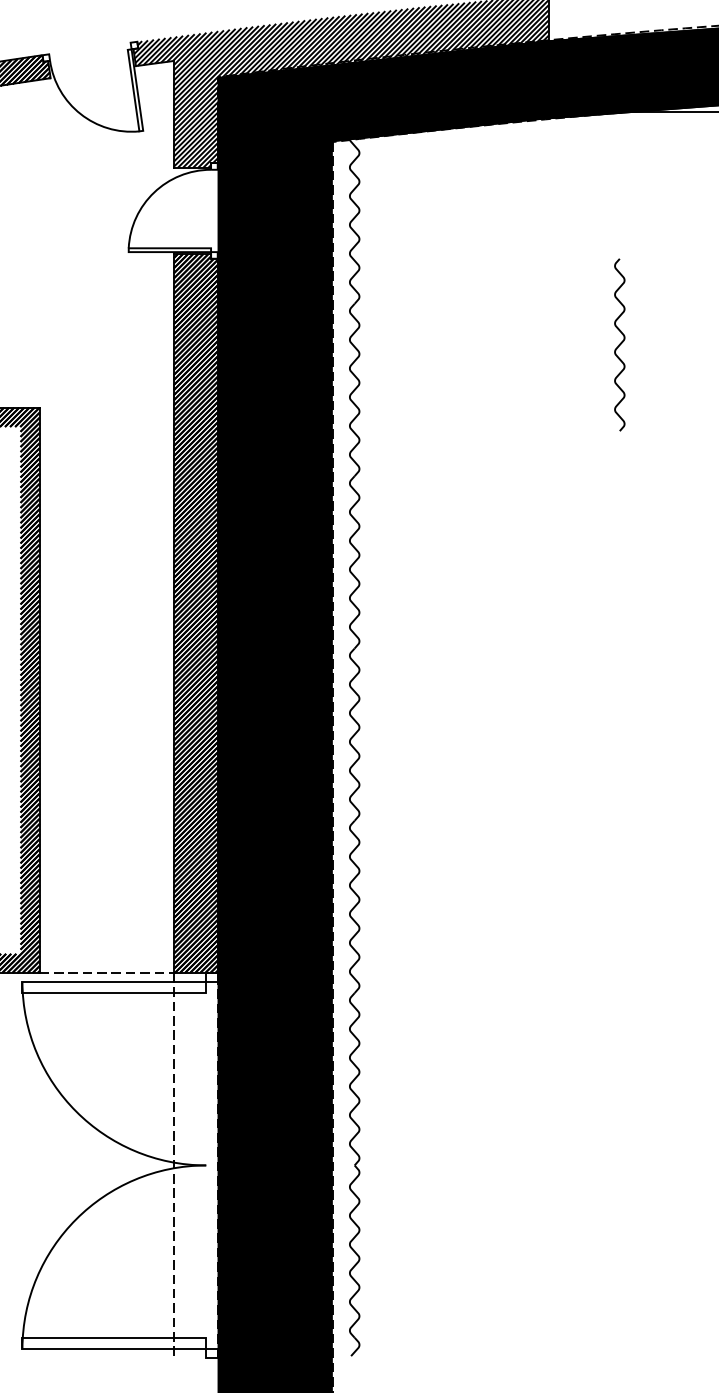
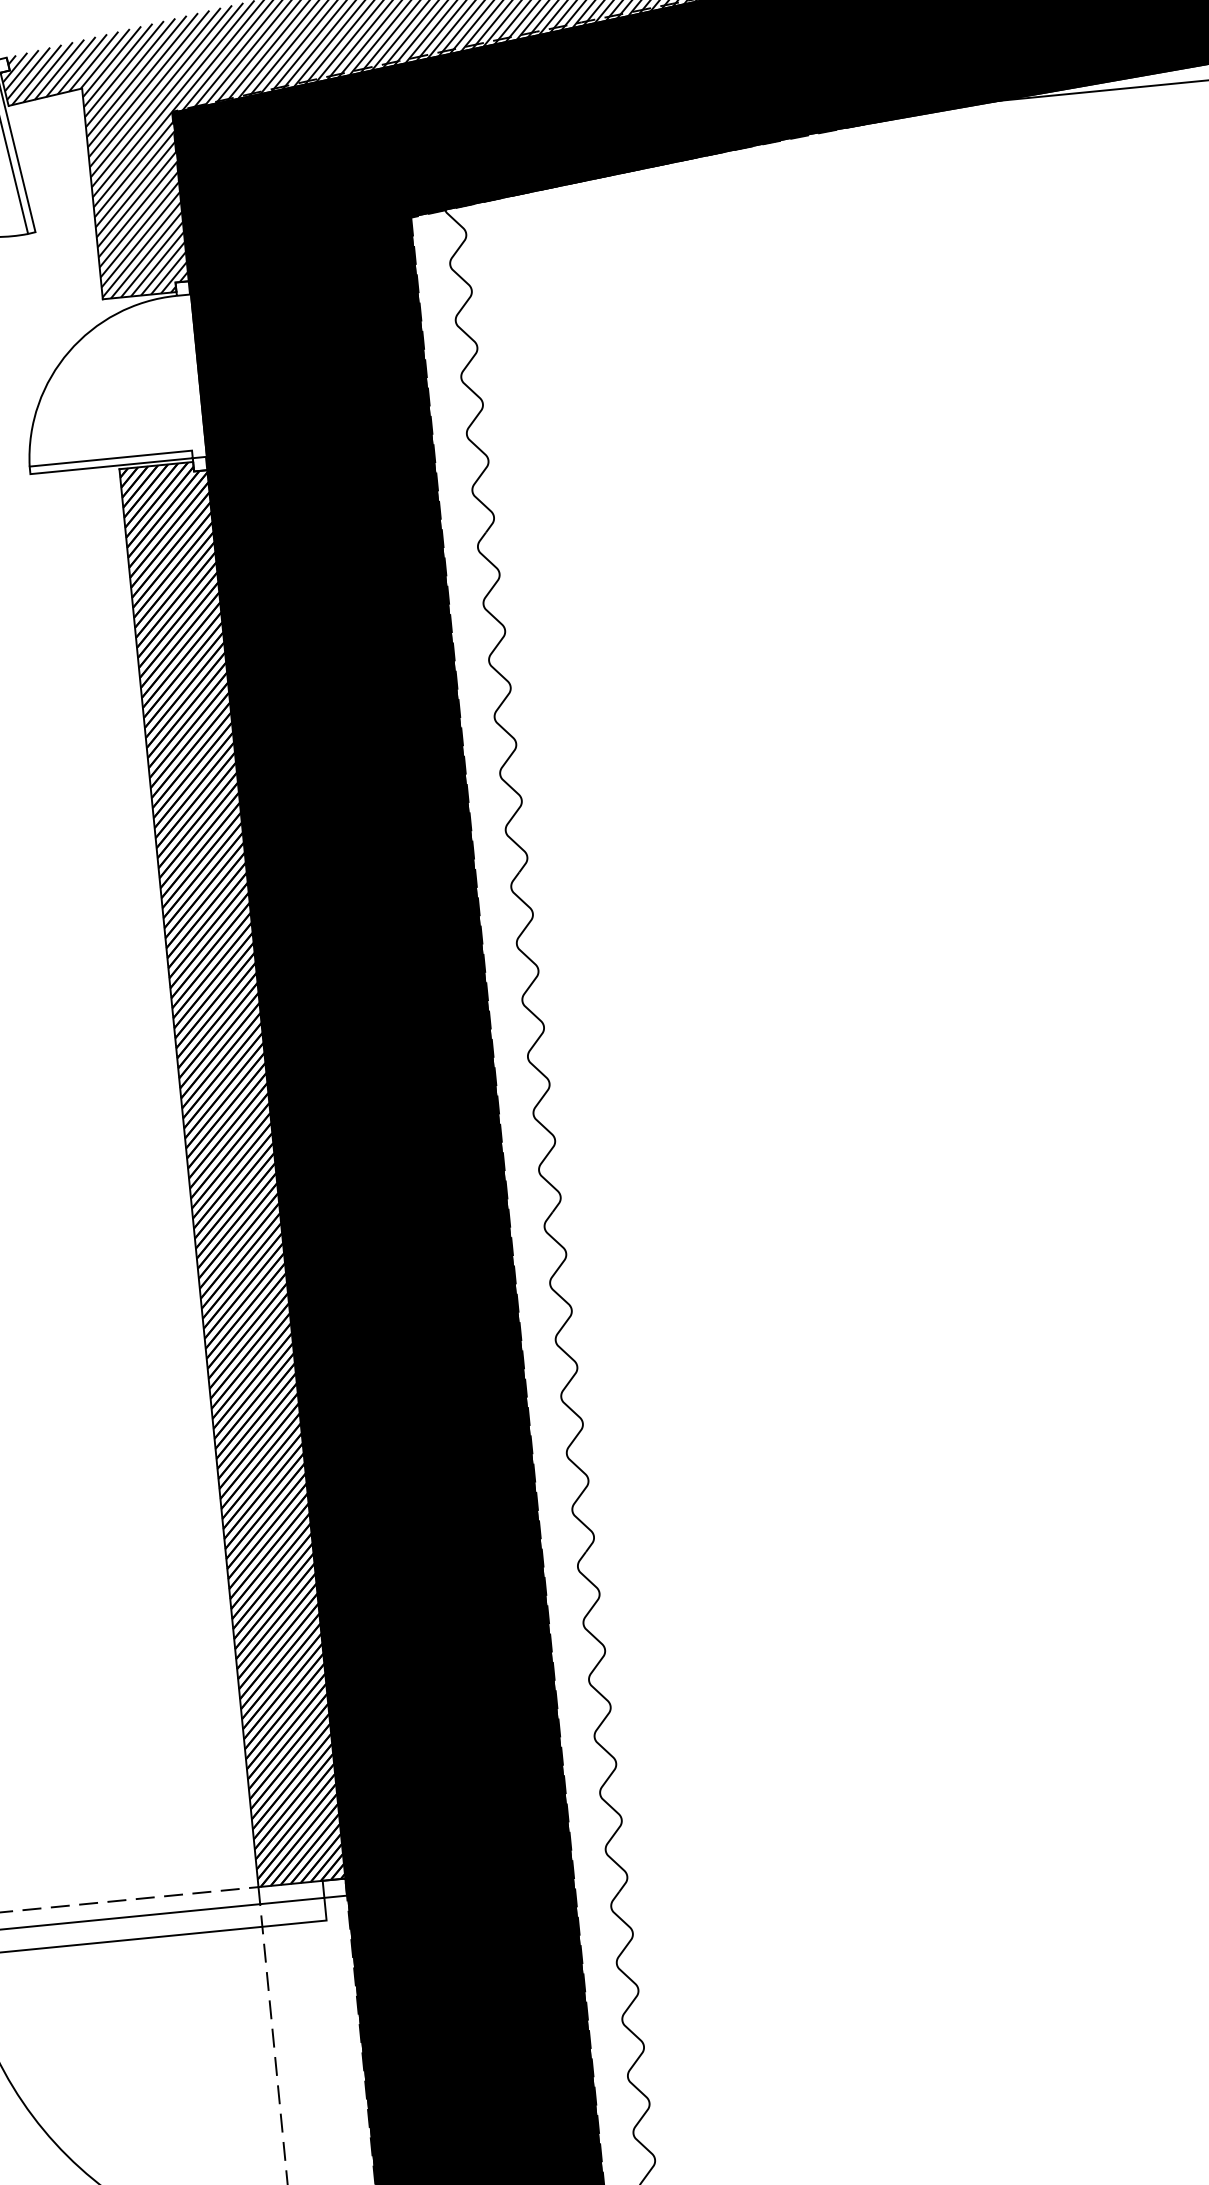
curve: (619, 344) -> (1016, 561), removed

